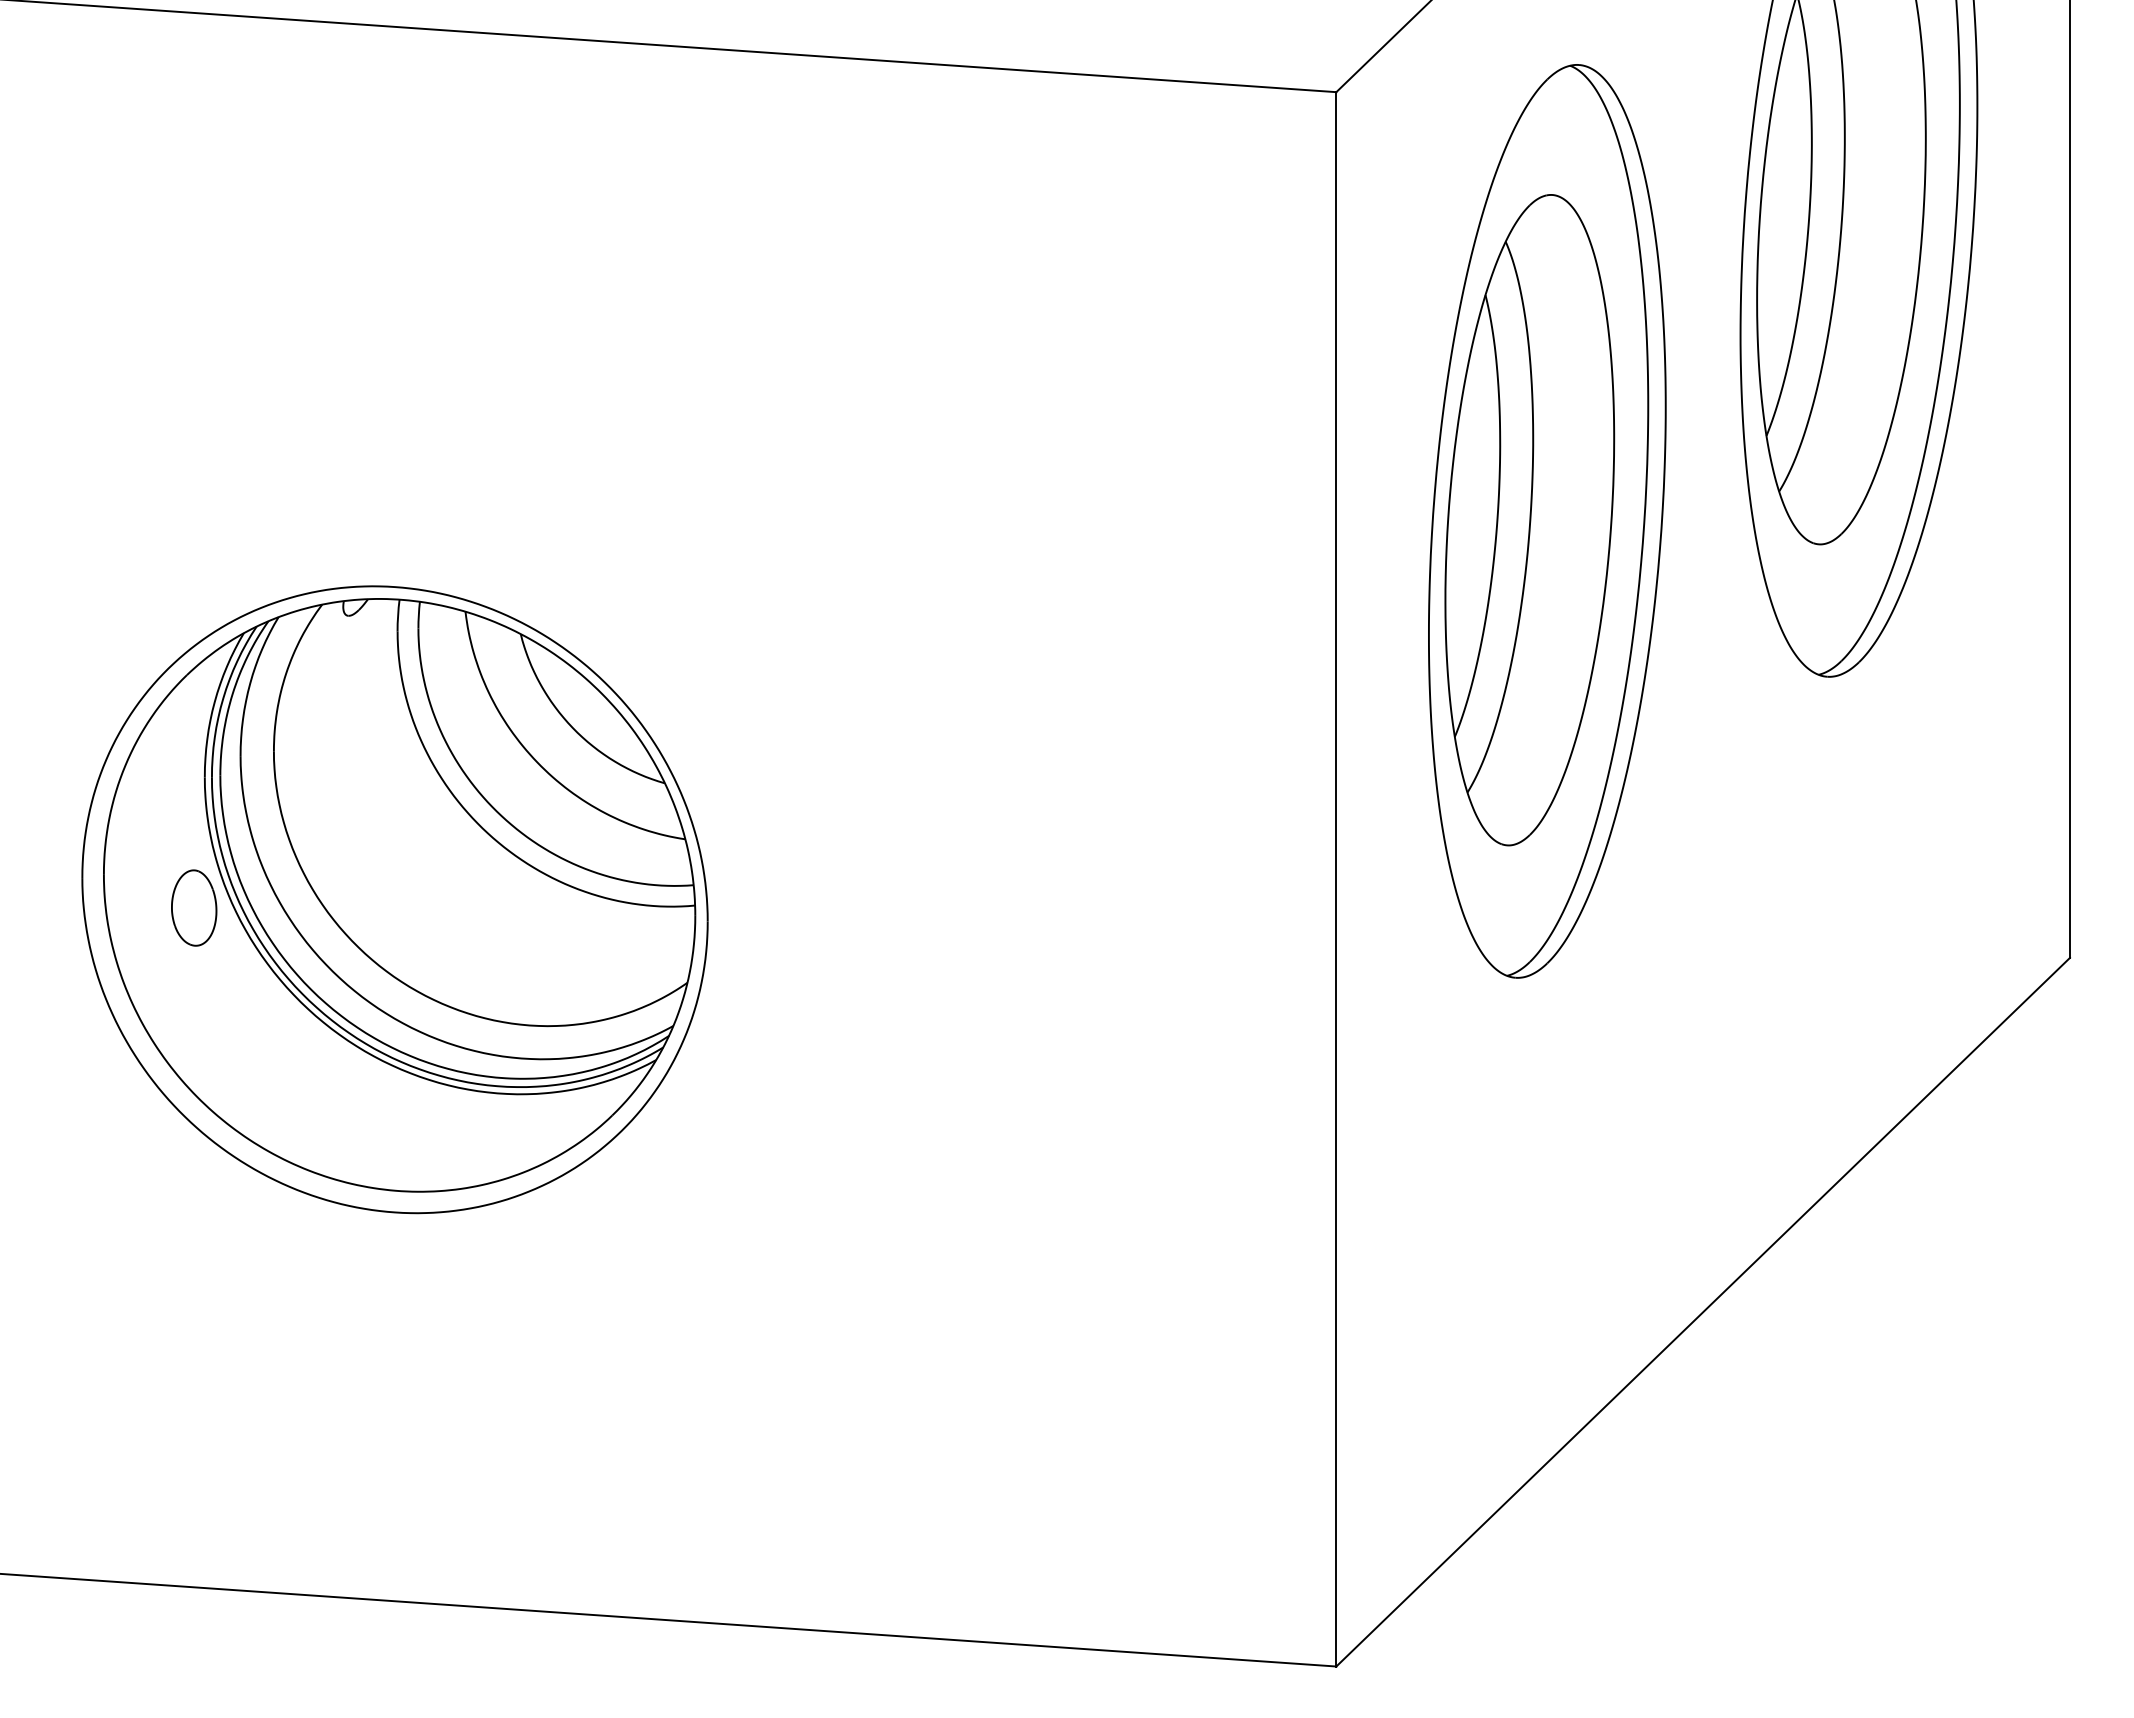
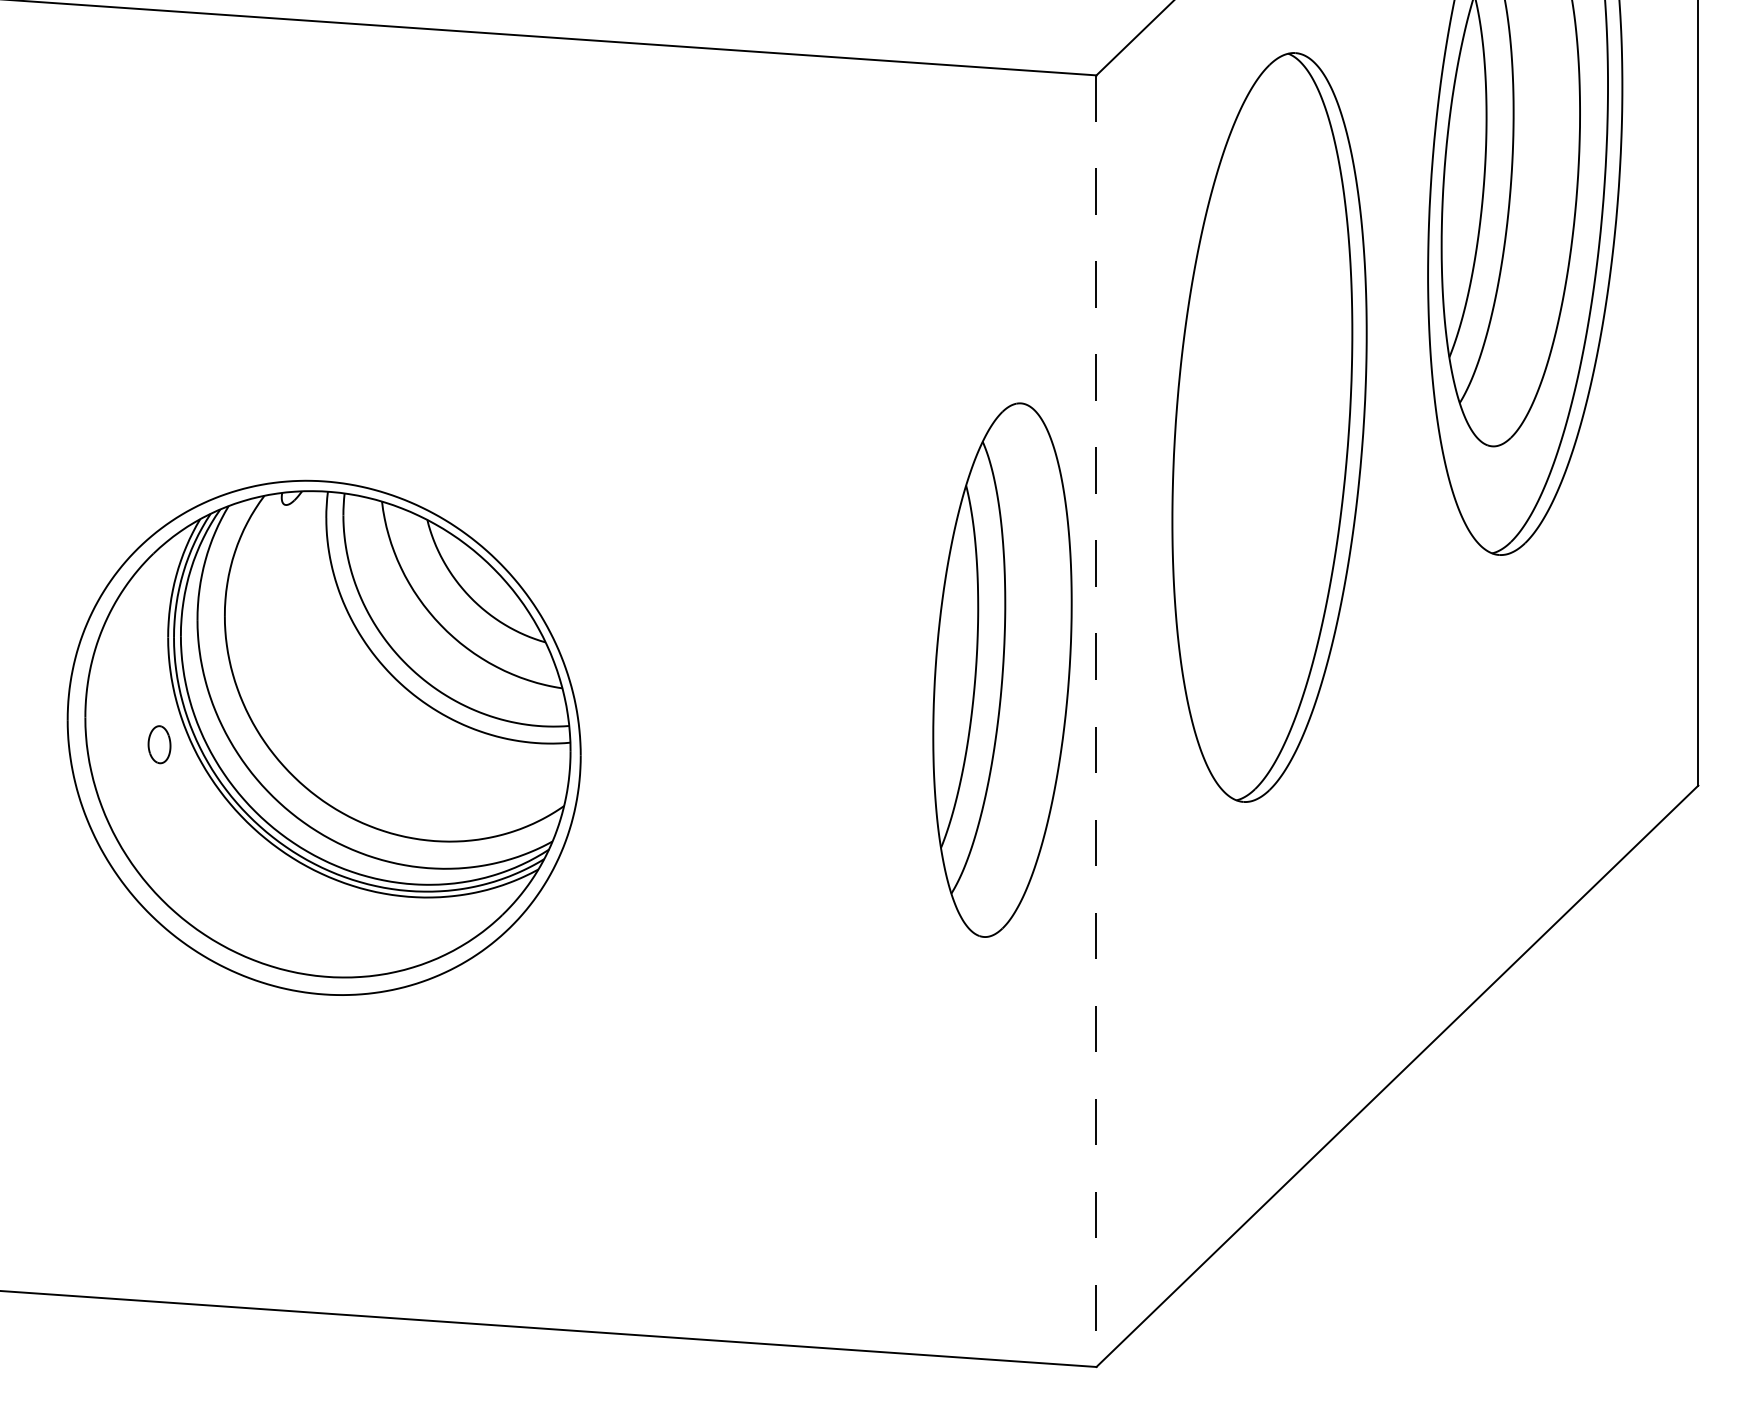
part: (1529, 520) -> (1002, 670), moved
line: (1336, 879) -> (1096, 721), solid -> dashed
part: (194, 907) -> (159, 744), size x0.6

